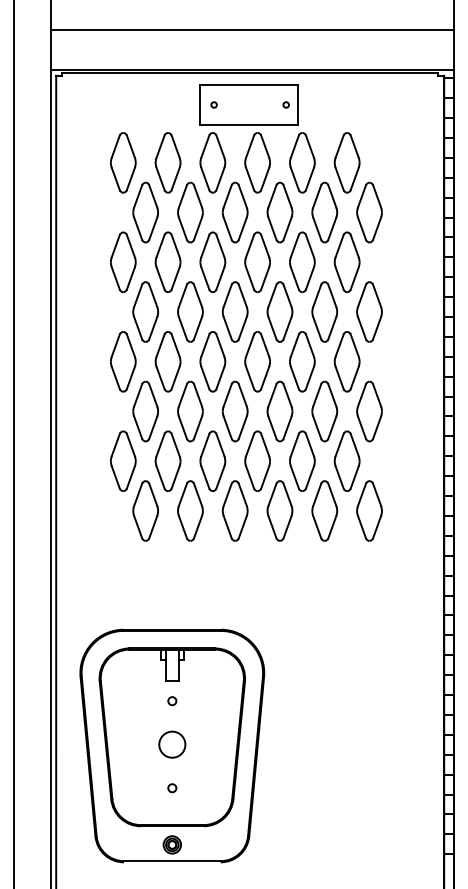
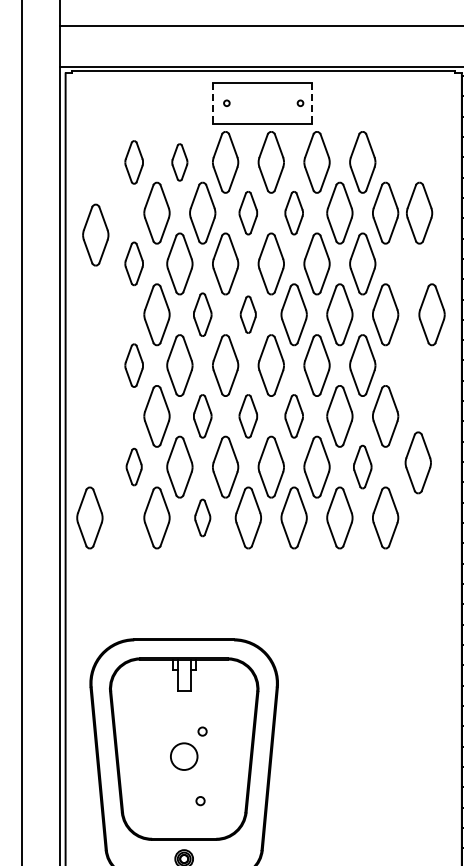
line: (200, 105) -> (212, 103), solid -> dashed
line: (297, 105) -> (312, 103), solid -> dashed
part: (123, 162) -> (134, 162), size x0.7
part: (167, 162) -> (179, 162), size x0.6
part: (234, 212) -> (247, 213), size x0.7
part: (279, 212) -> (293, 213), size x0.7
part: (402, 212) -> (419, 213), added
part: (85, 233) -> (95, 234), added
part: (123, 261) -> (134, 263), size x0.7
part: (190, 311) -> (202, 314), size x0.7
part: (234, 311) -> (247, 314), size x0.6
part: (414, 311) -> (431, 314), added
part: (123, 361) -> (134, 365), size x0.7
part: (190, 411) -> (202, 416), size x0.7
part: (234, 411) -> (247, 416), size x0.7
part: (279, 411) -> (293, 416), size x0.7
part: (401, 456) -> (418, 462), added
part: (123, 460) -> (134, 466), size x0.6
part: (346, 460) -> (362, 466), size x0.7
part: (79, 510) -> (89, 517), added
part: (190, 510) -> (202, 517), size x0.6
circle: (172, 701) -> (202, 731), moved
circle: (172, 788) -> (200, 801), moved

